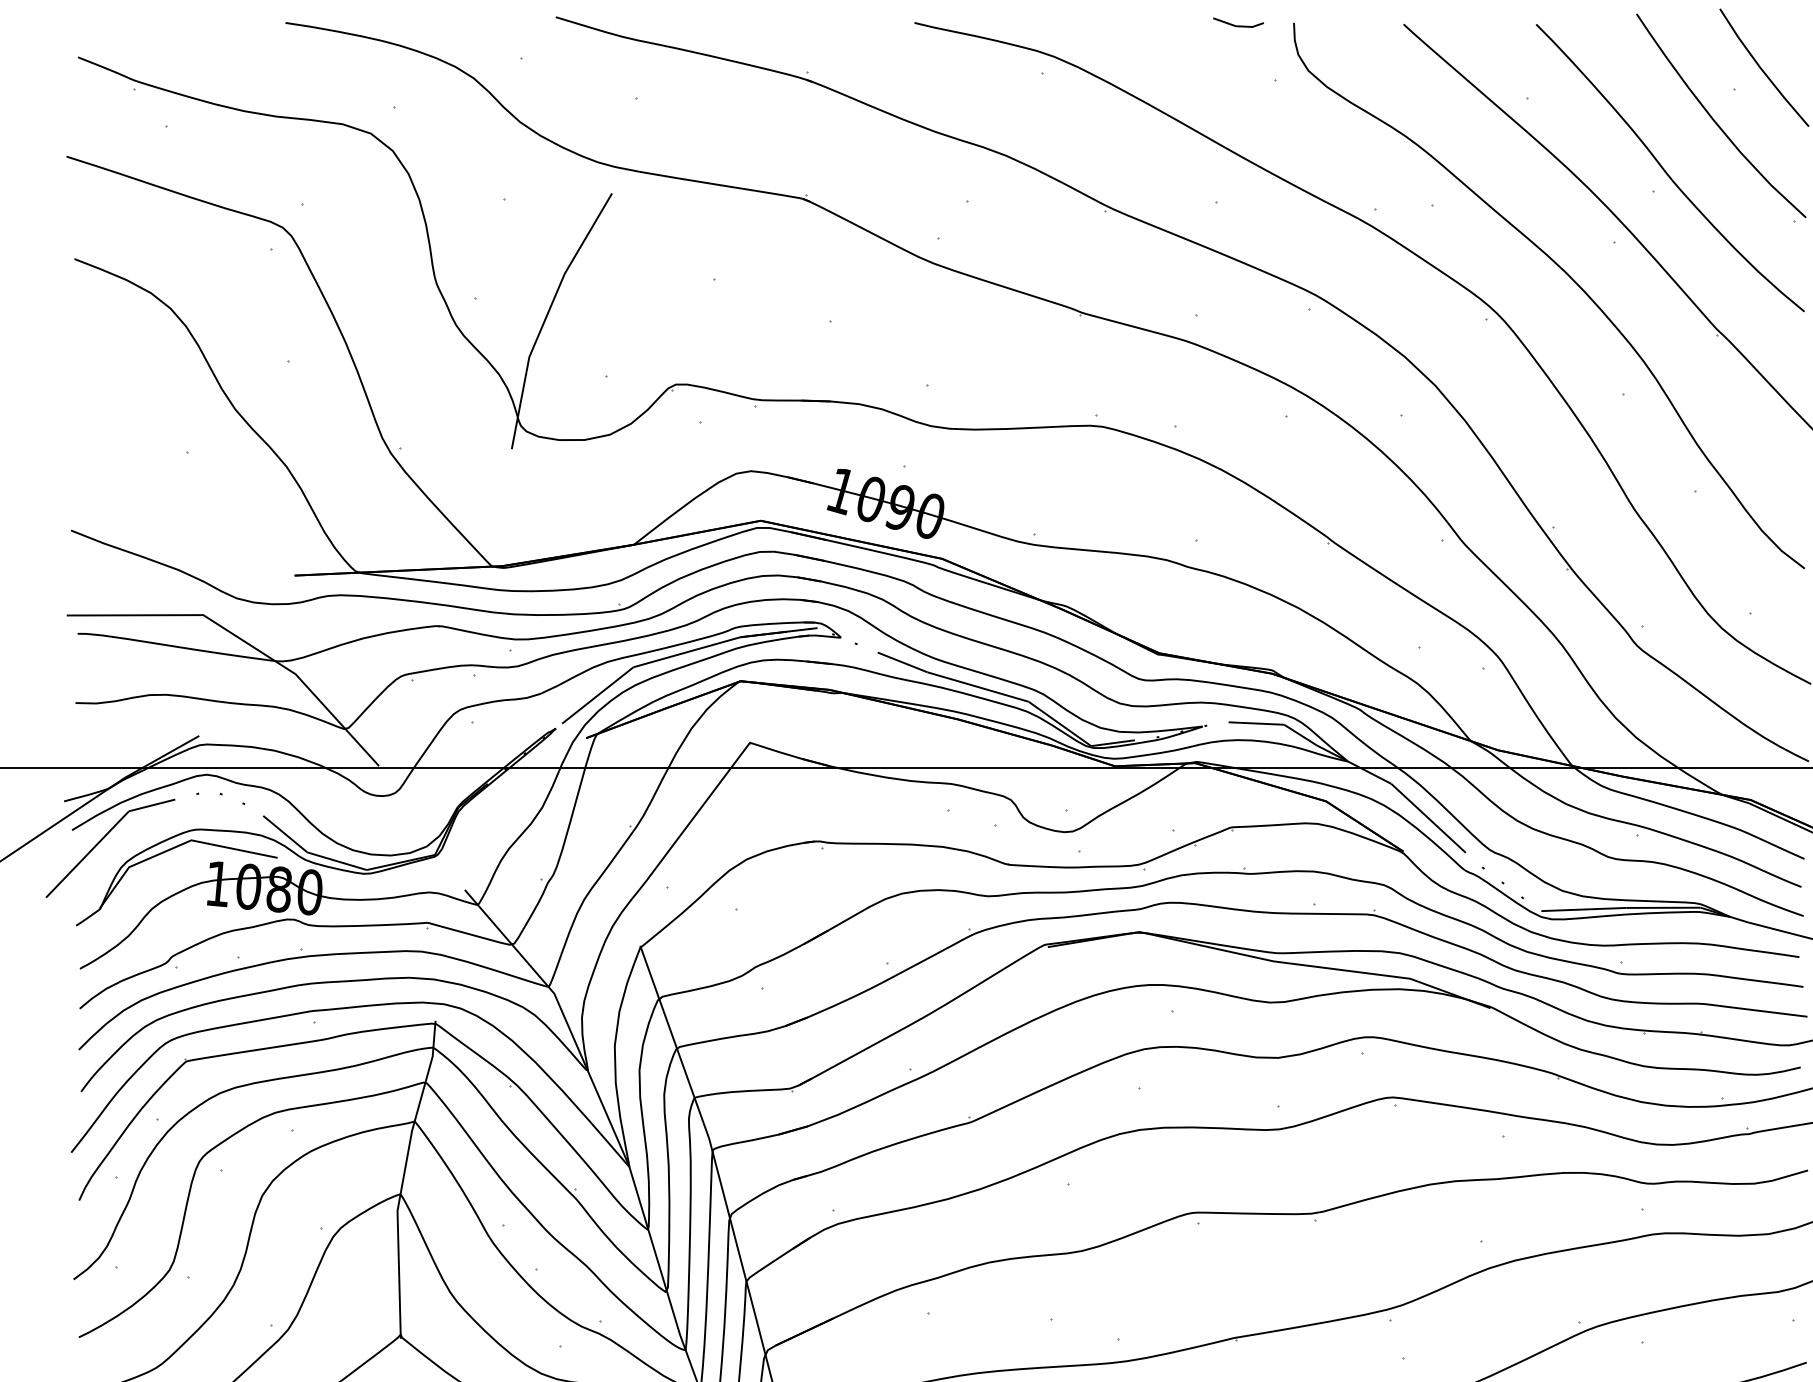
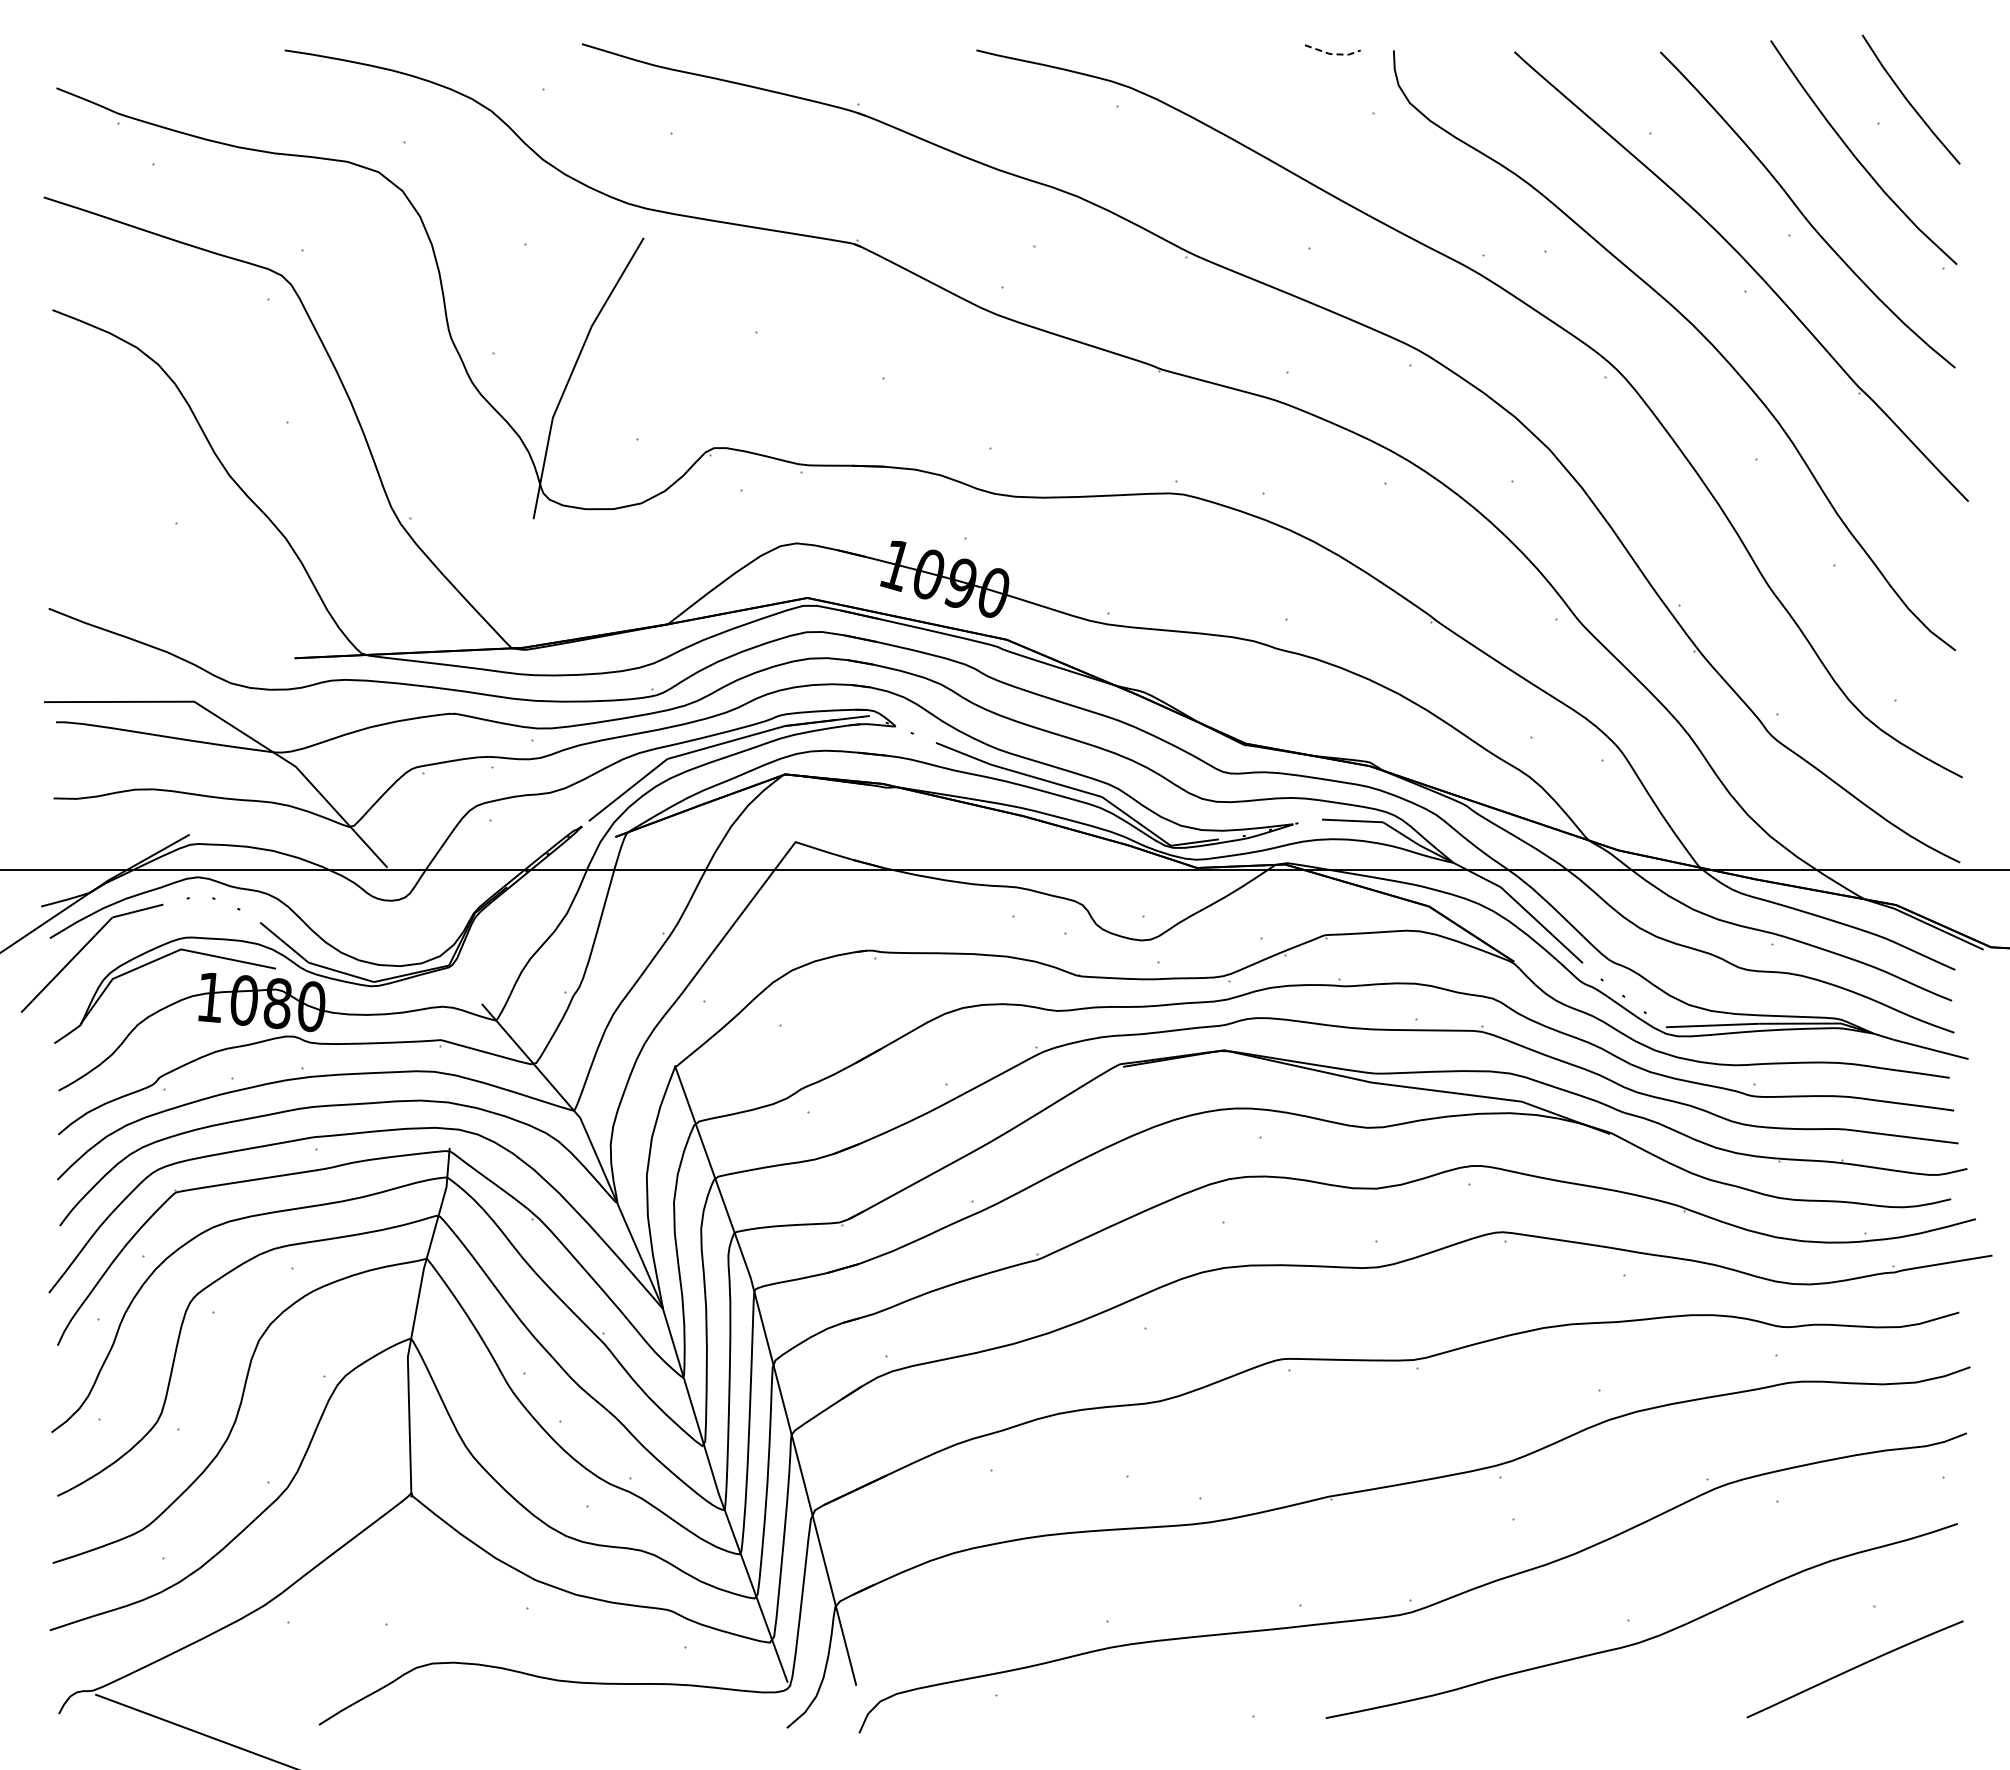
line: (1238, 26) -> (1332, 54), solid -> dashed

